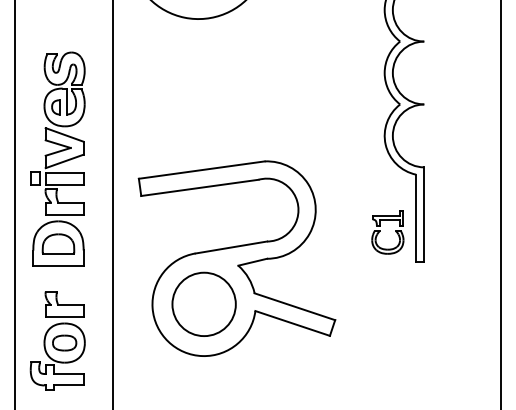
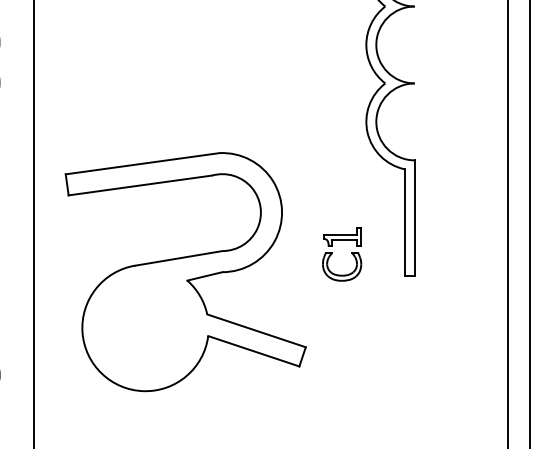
part: (380, 231) -> (333, 253), moved
circle: (203, 303) -> (144, 326), removed

